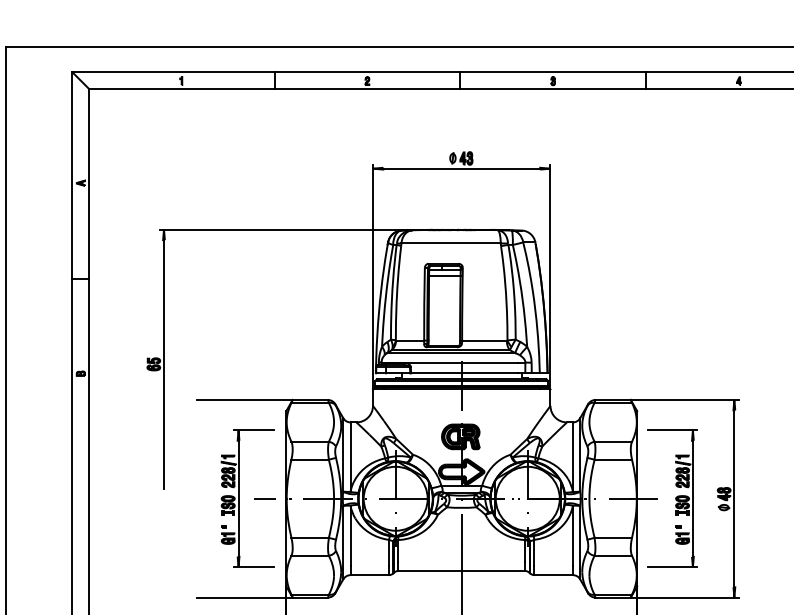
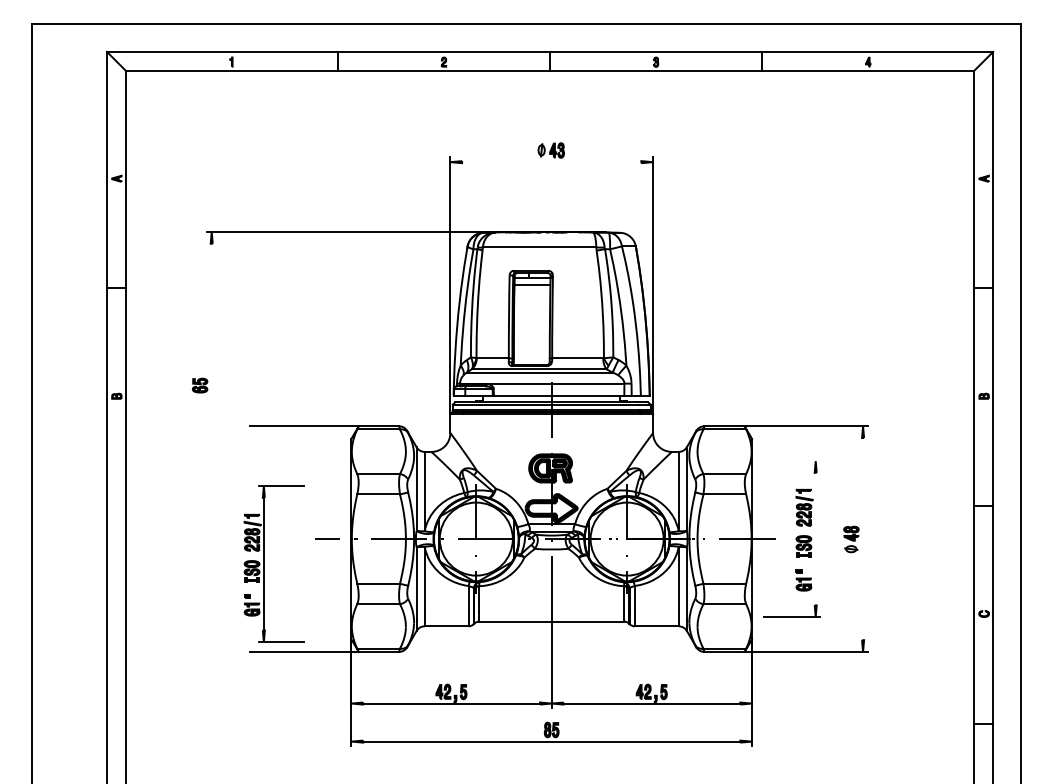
line: (461, 168) -> (551, 162), removed
line: (163, 364) -> (211, 385), removed
line: (672, 430) -> (792, 461), removed
part: (239, 498) -> (264, 563), moved
line: (692, 498) -> (815, 538), removed
line: (734, 499) -> (863, 539), removed

